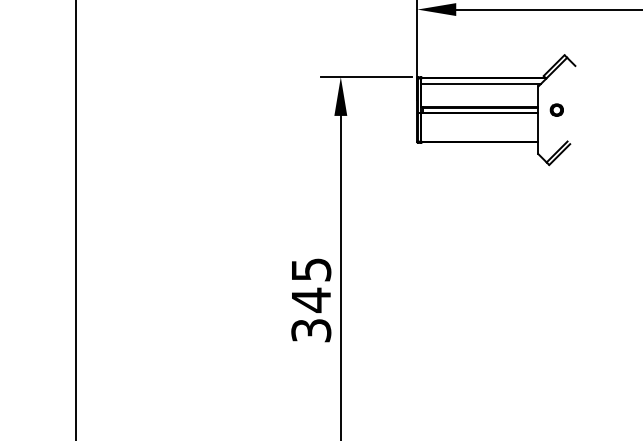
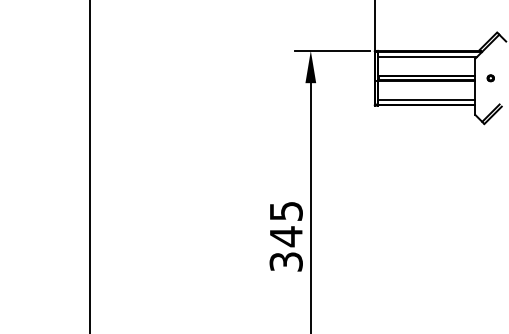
part: (556, 109) -> (490, 77), size x0.62
line: (479, 135) -> (426, 99), added

